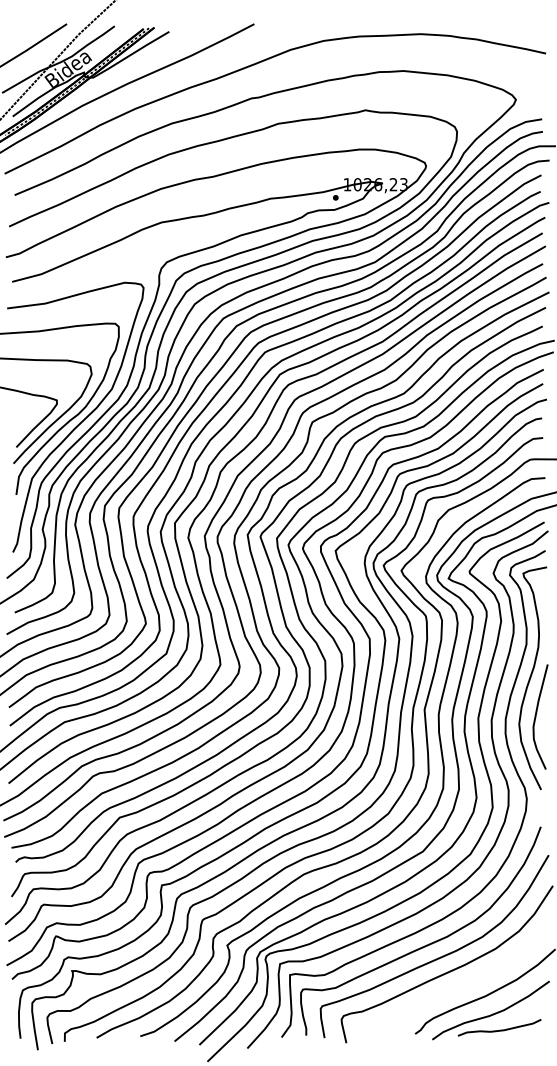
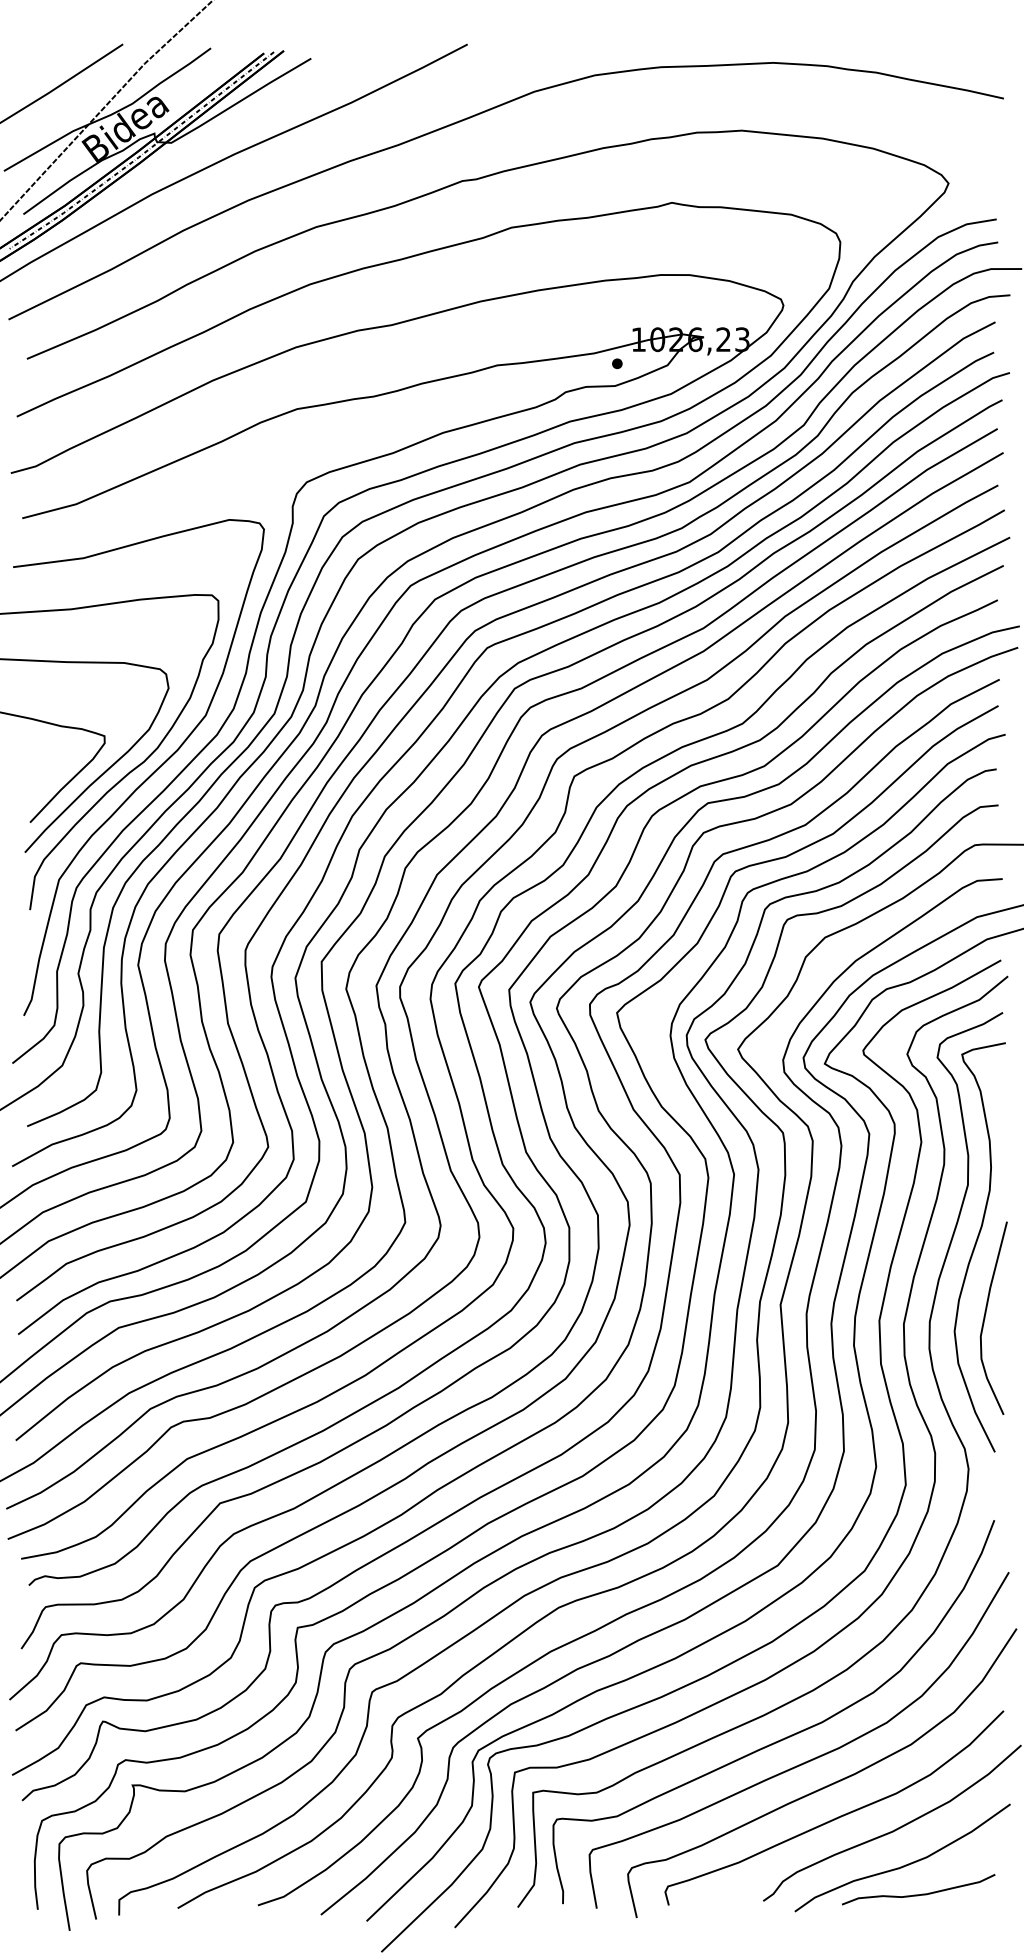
curve: (455, 987) -> (837, 1815), added

